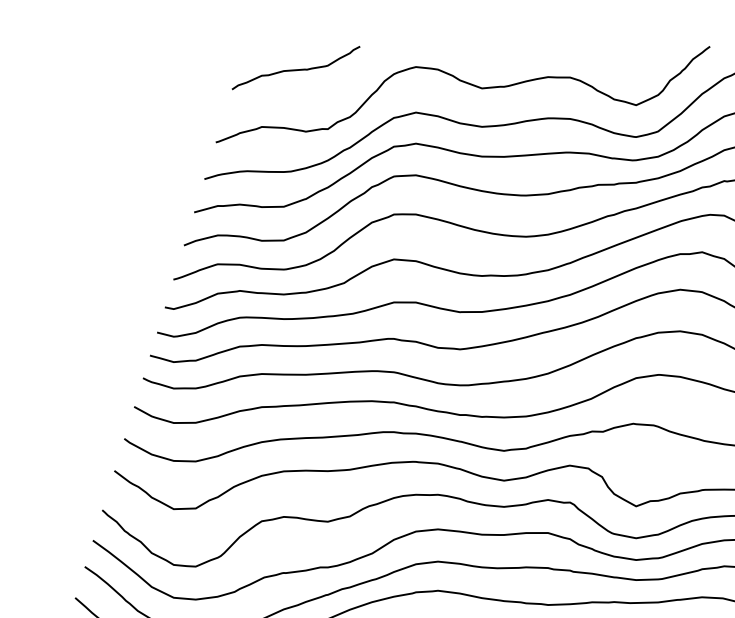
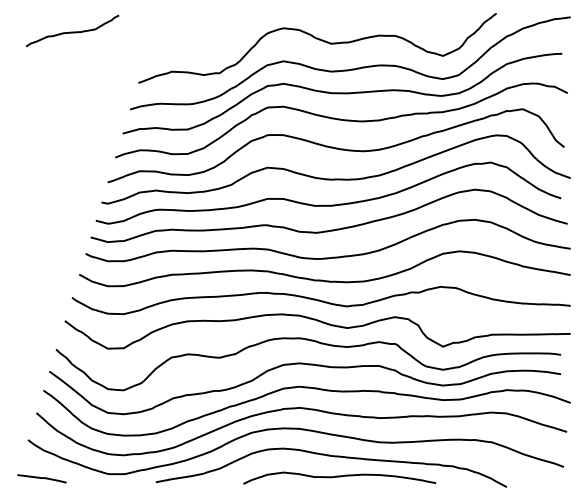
curve: (295, 68) -> (72, 31), moved

